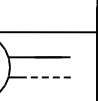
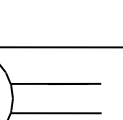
line: (47, 77) -> (67, 113), dashed -> solid

